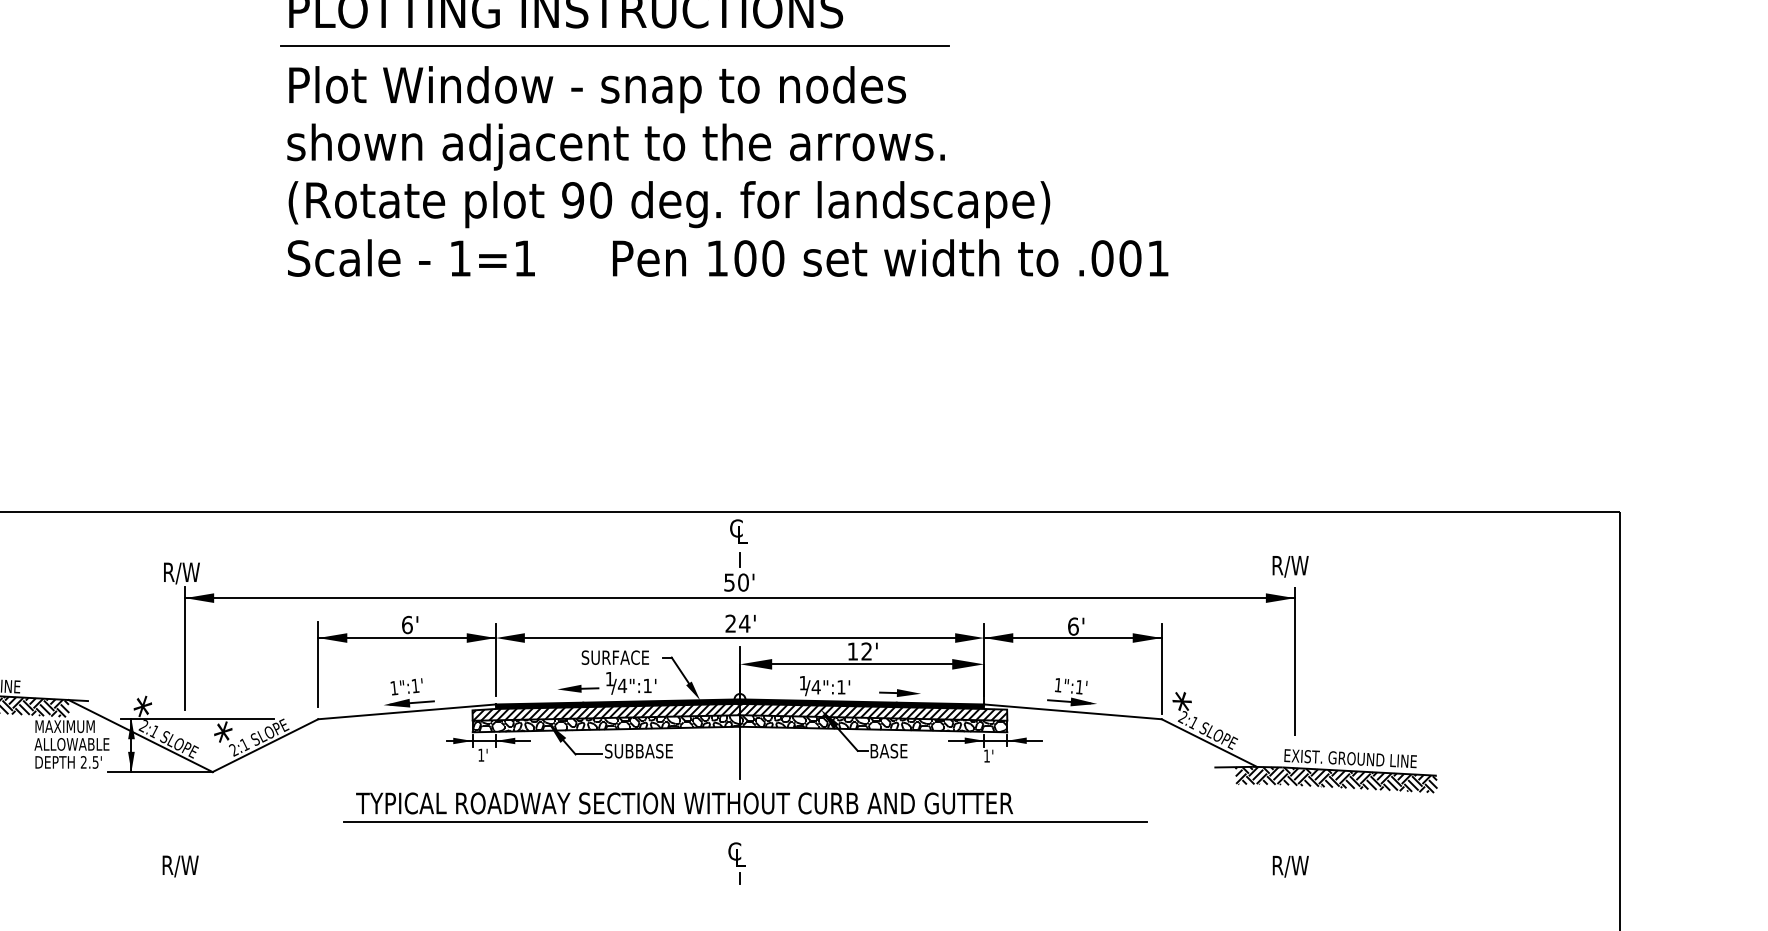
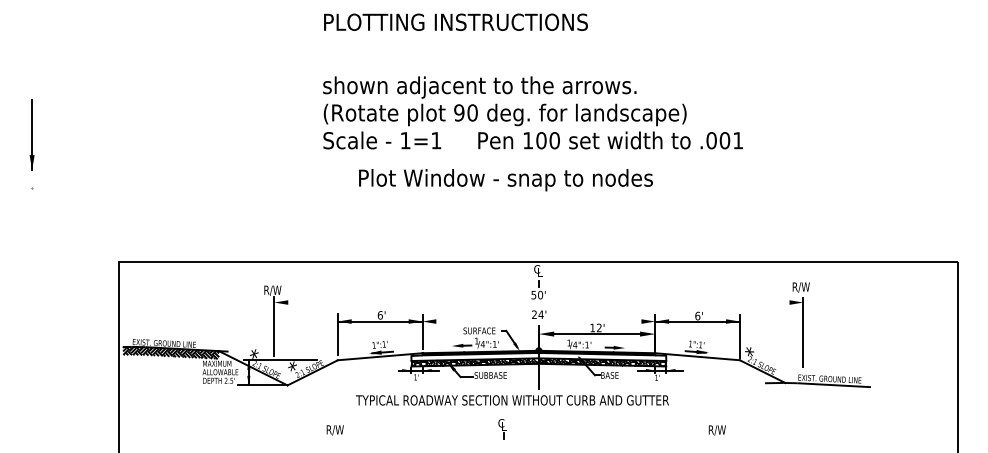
line: (613, 46) -> (478, 39), removed
text: (596, 90) -> (505, 180), moved
line: (739, 598) -> (538, 302), removed
line: (739, 637) -> (538, 321), removed
hatch: (739, 711) -> (538, 356), removed
hatch: (1337, 778) -> (823, 388), removed
line: (745, 822) -> (541, 409), removed
part: (737, 864) -> (502, 429), moved
text: (178, 866) -> (334, 430), moved
text: (1288, 866) -> (716, 430), moved

